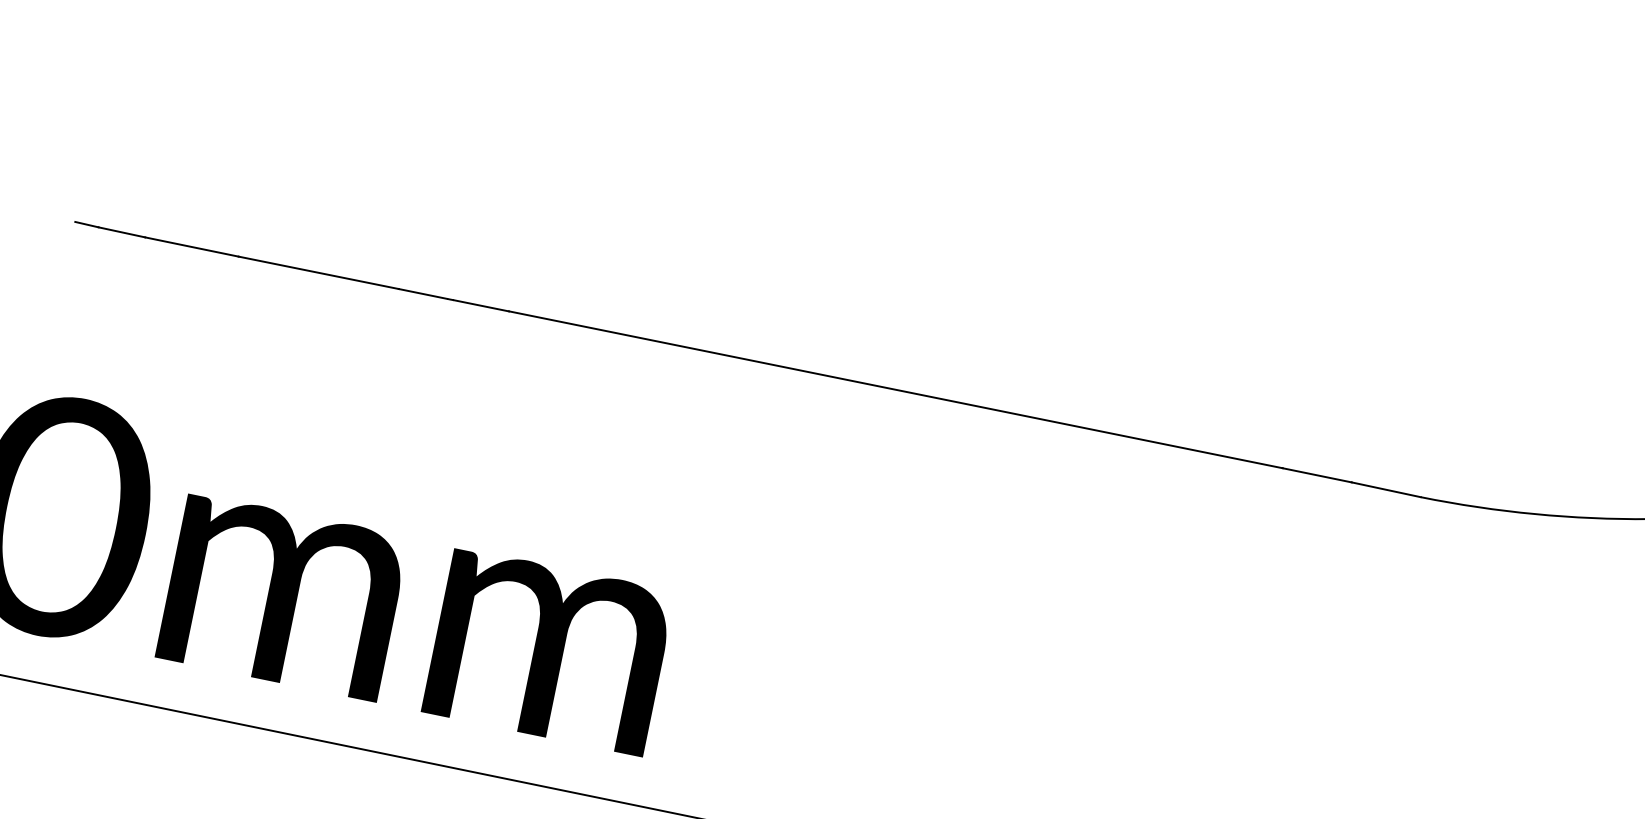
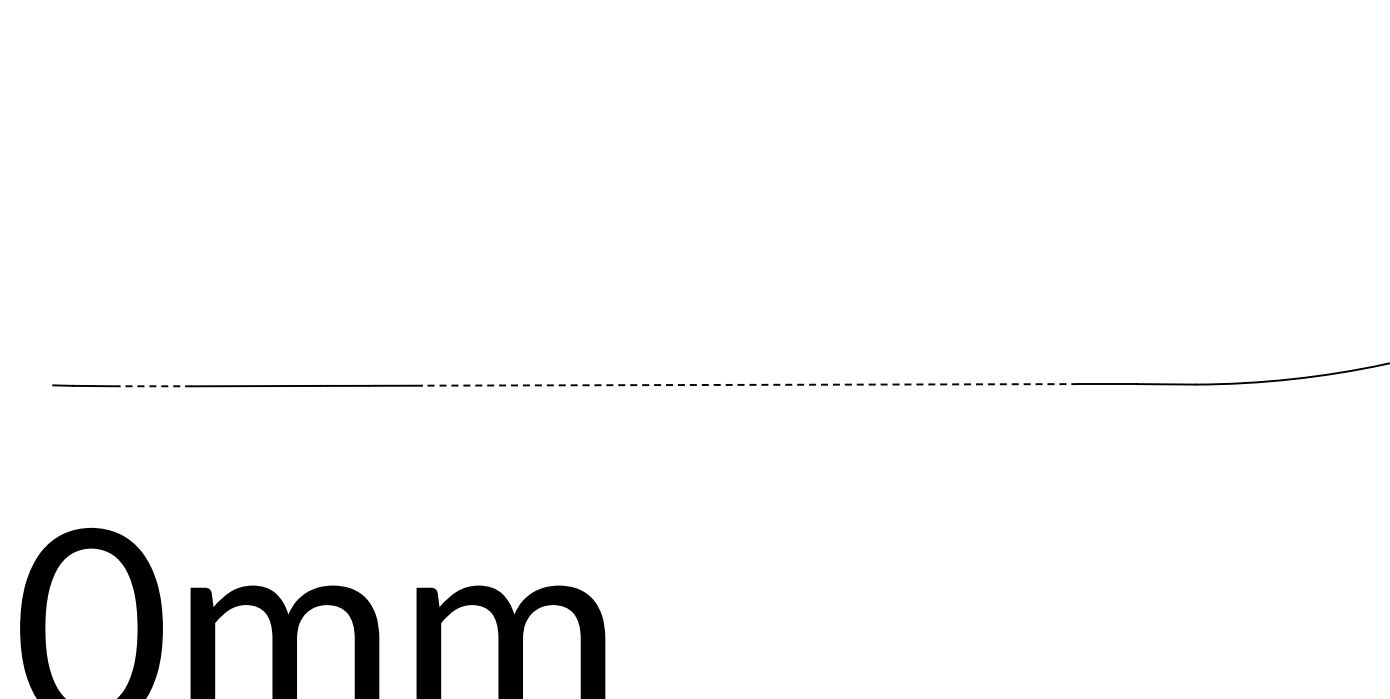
line: (191, 247) -> (152, 386), solid -> dashed
line: (895, 389) -> (749, 384), solid -> dashed

